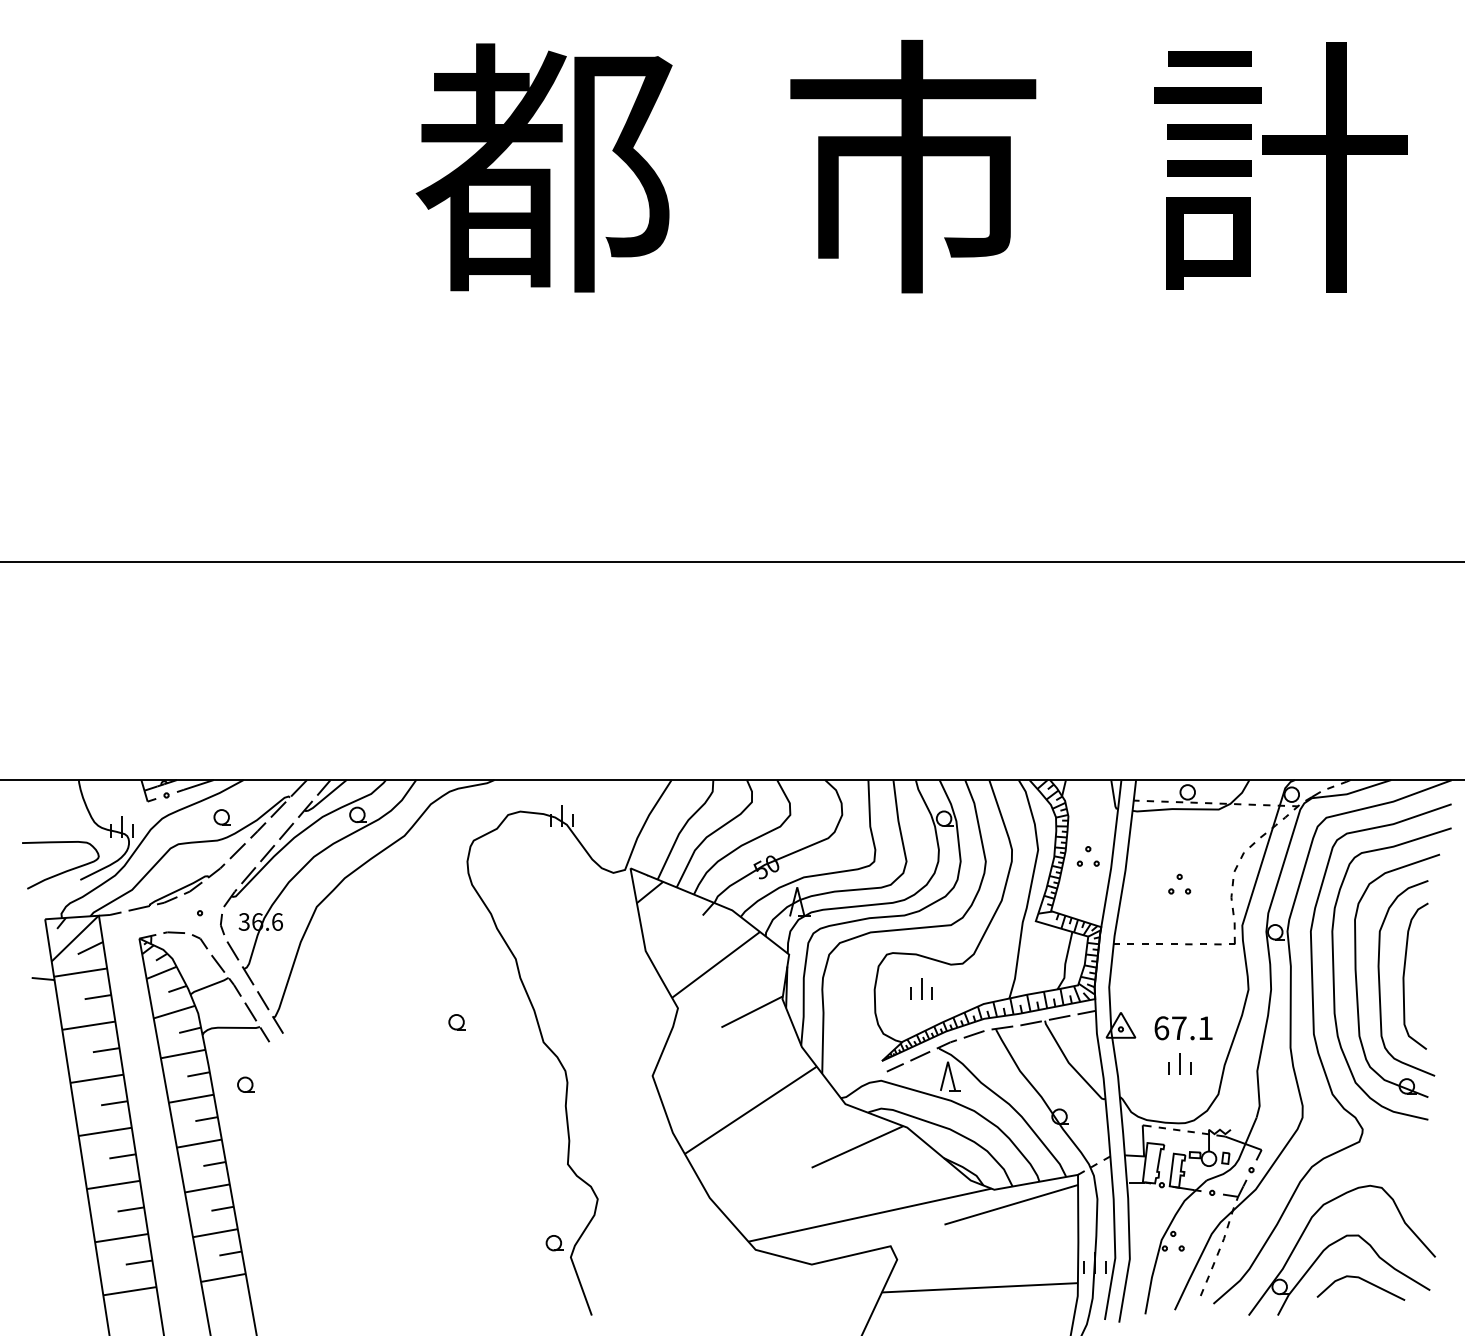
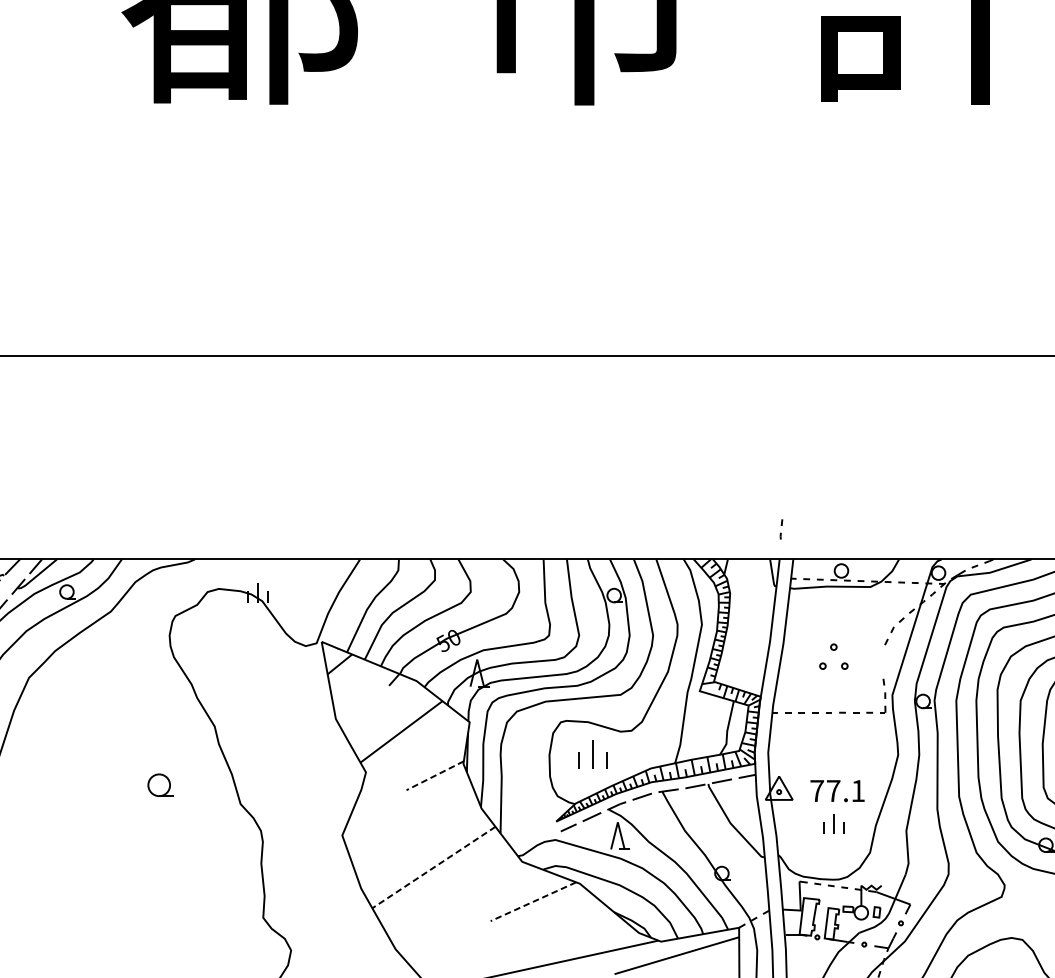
part: (1087, 856) -> (747, 630), removed
part: (1179, 883) -> (833, 655), size x1.4
part: (1232, 889) -> (781, 529), moved
part: (921, 988) -> (593, 753), size x1.4
line: (751, 1012) -> (434, 776), solid -> dashed
part: (456, 1022) -> (159, 785), size x1.6
text: (1161, 1028) -> (817, 791), 67.1 -> 77.1
line: (750, 1110) -> (433, 867), solid -> dashed
line: (857, 1147) -> (533, 902), solid -> dashed

